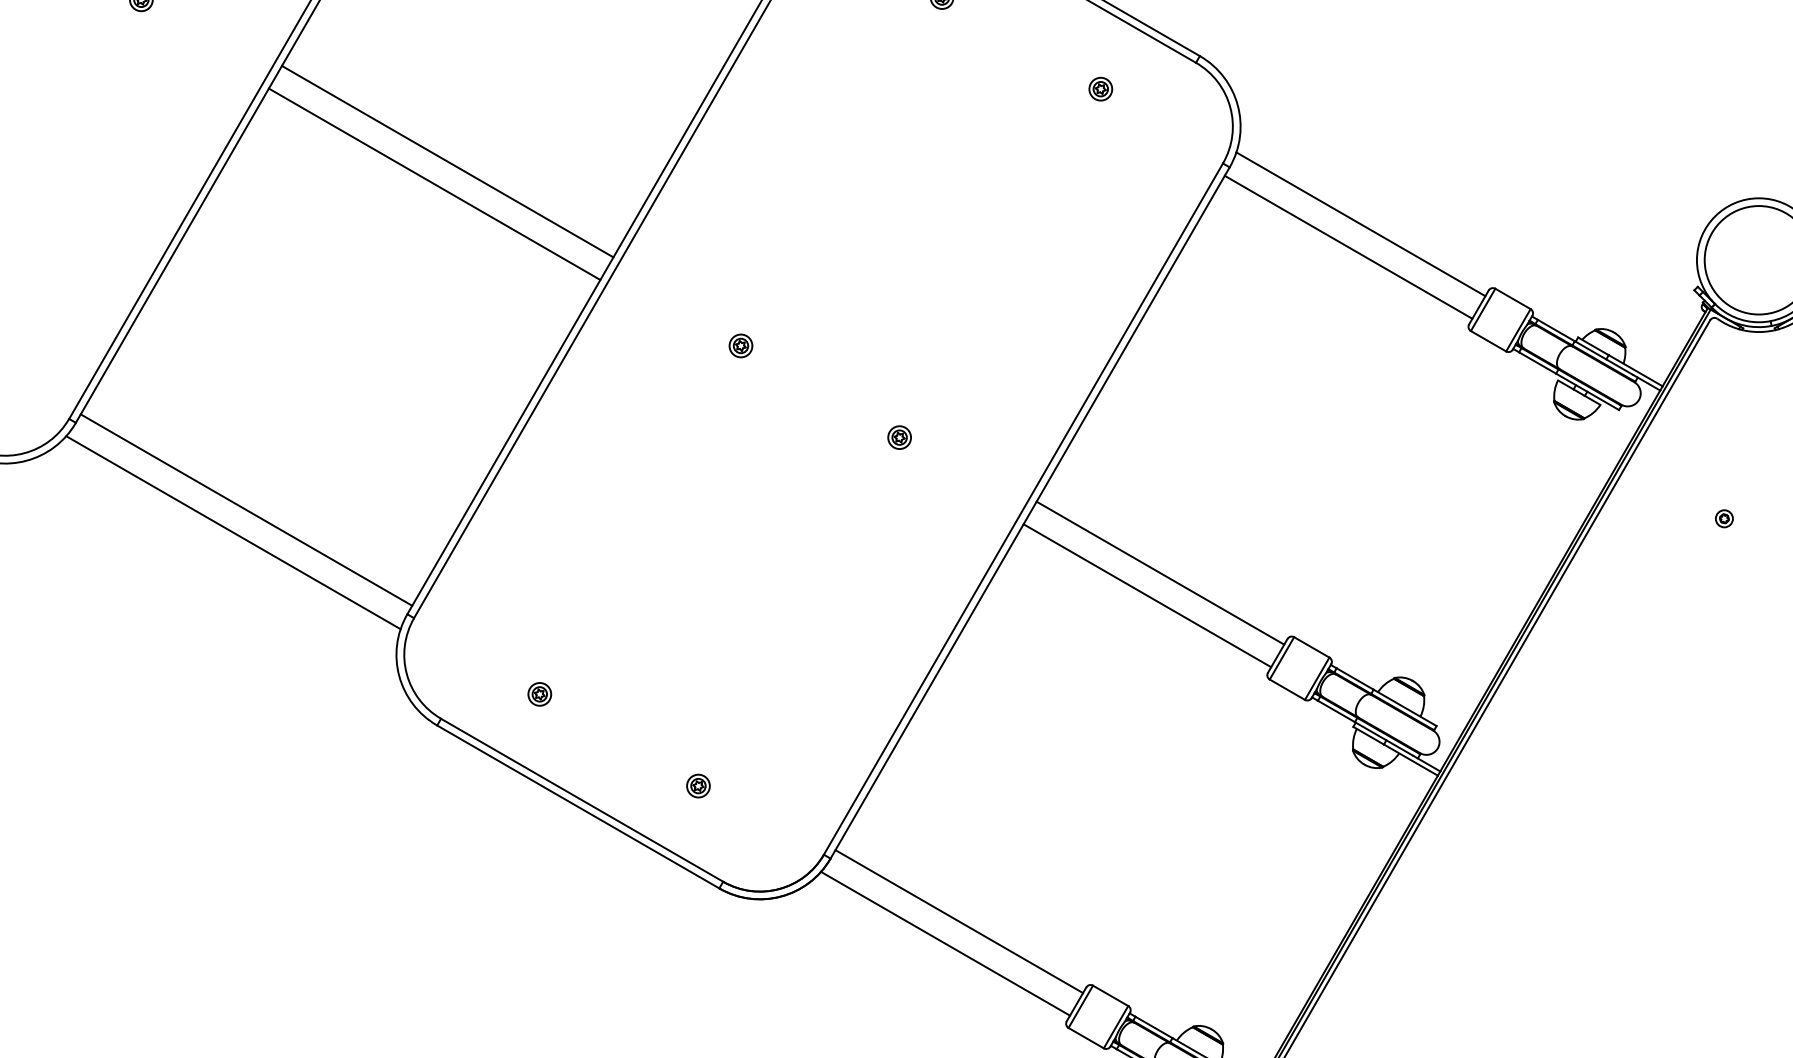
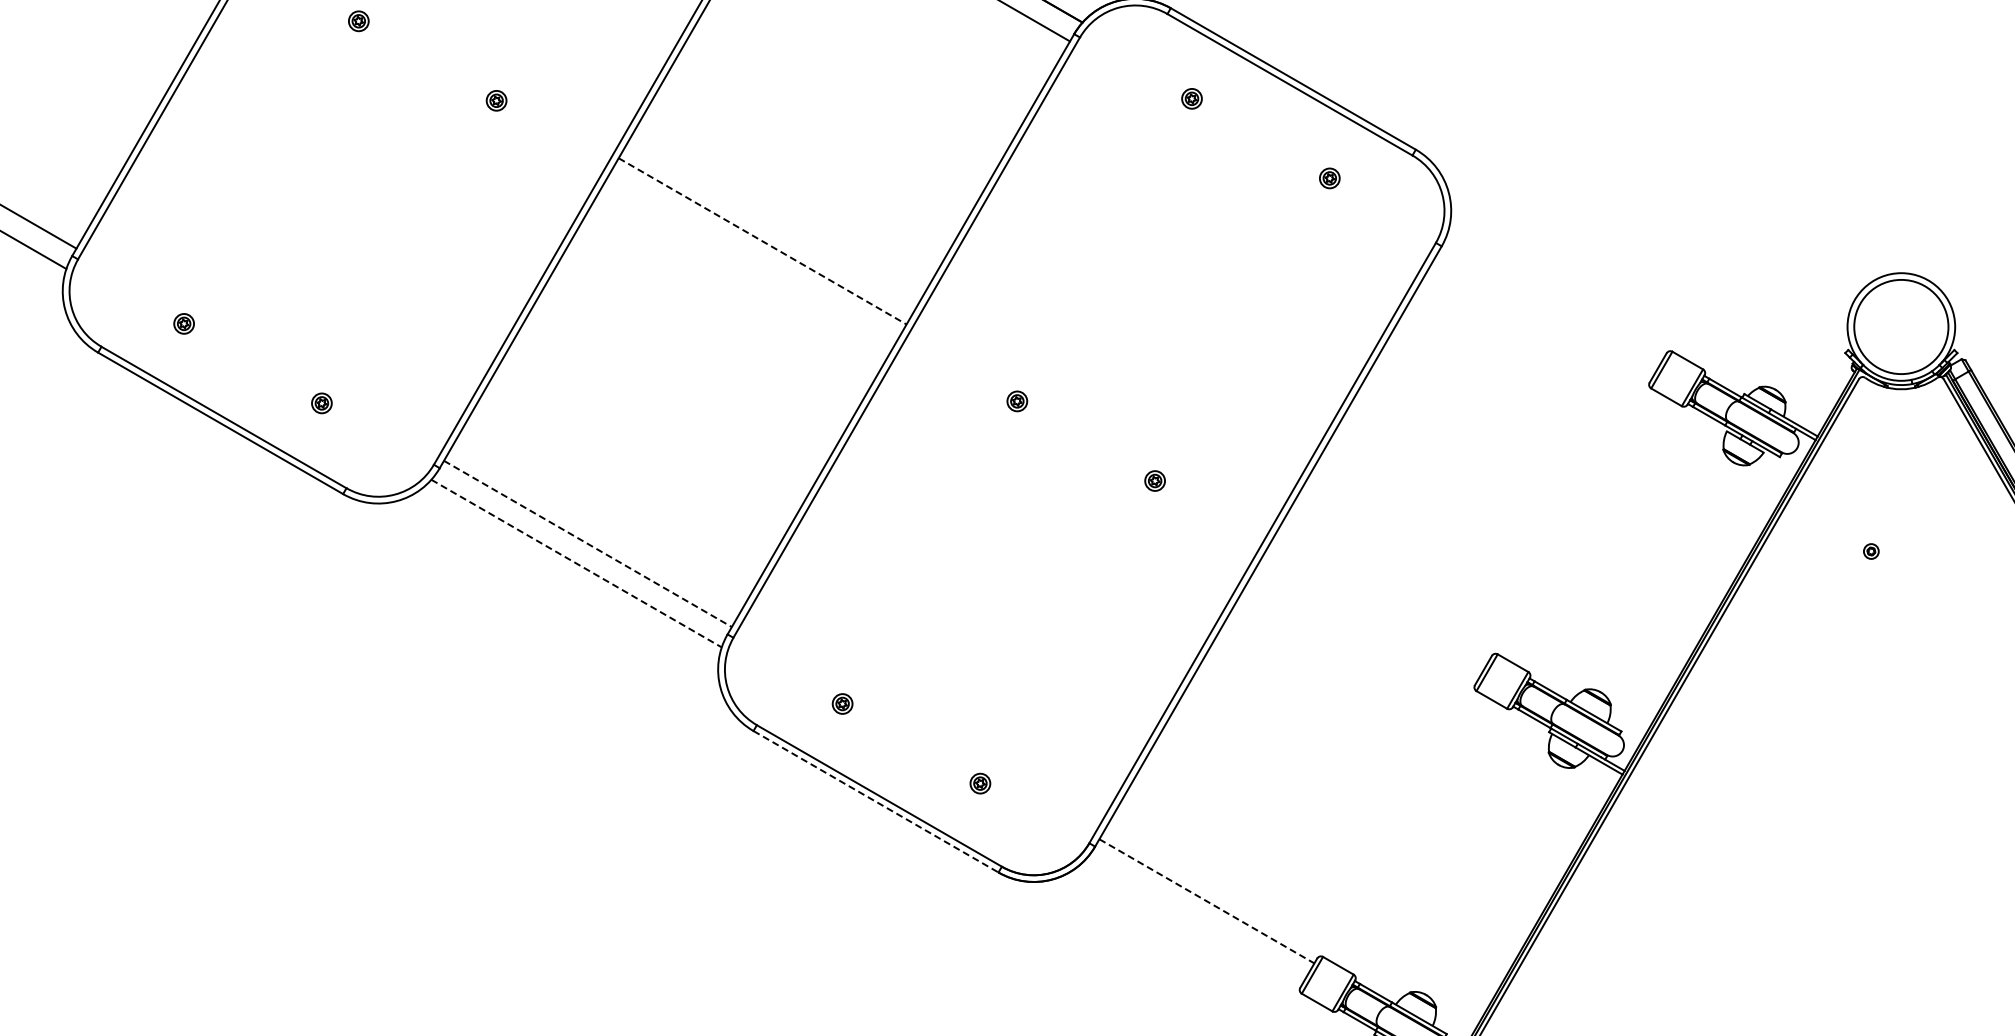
line: (448, 161) -> (763, 241), solid -> dashed
line: (434, 183) -> (751, 260), removed
line: (1360, 224) -> (1555, 295), removed
line: (1348, 247) -> (1544, 315), removed
line: (247, 510) -> (588, 544), solid -> dashed
line: (233, 532) -> (576, 563), solid -> dashed
line: (1160, 572) -> (1381, 598), removed
line: (1146, 595) -> (1369, 618), removed
line: (578, 807) -> (876, 802), solid -> dashed
line: (959, 921) -> (1207, 901), solid -> dashed
line: (944, 943) -> (1194, 920), removed

